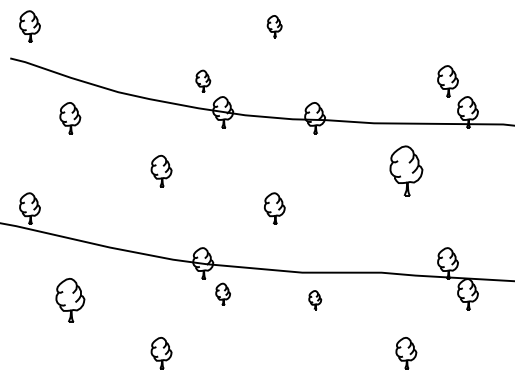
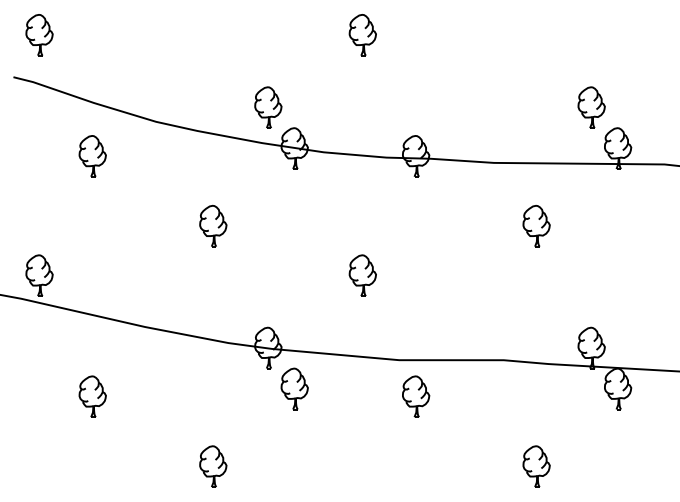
part: (274, 26) -> (362, 35), size x1.43
part: (203, 81) -> (268, 107), size x1.43
part: (406, 171) -> (536, 226), size x0.62
part: (223, 294) -> (294, 388), size x1.43
part: (70, 300) -> (92, 396), size x0.71
part: (315, 300) -> (416, 396), size x1.67

